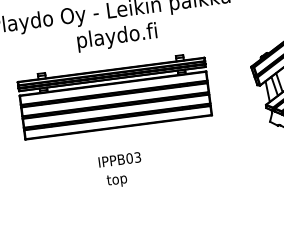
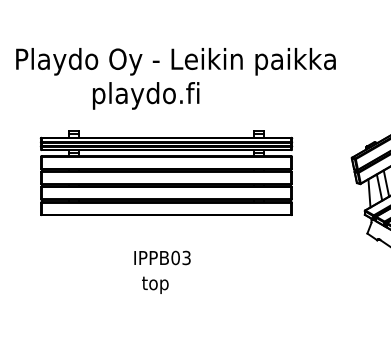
text: (117, 37) -> (146, 95), moved

